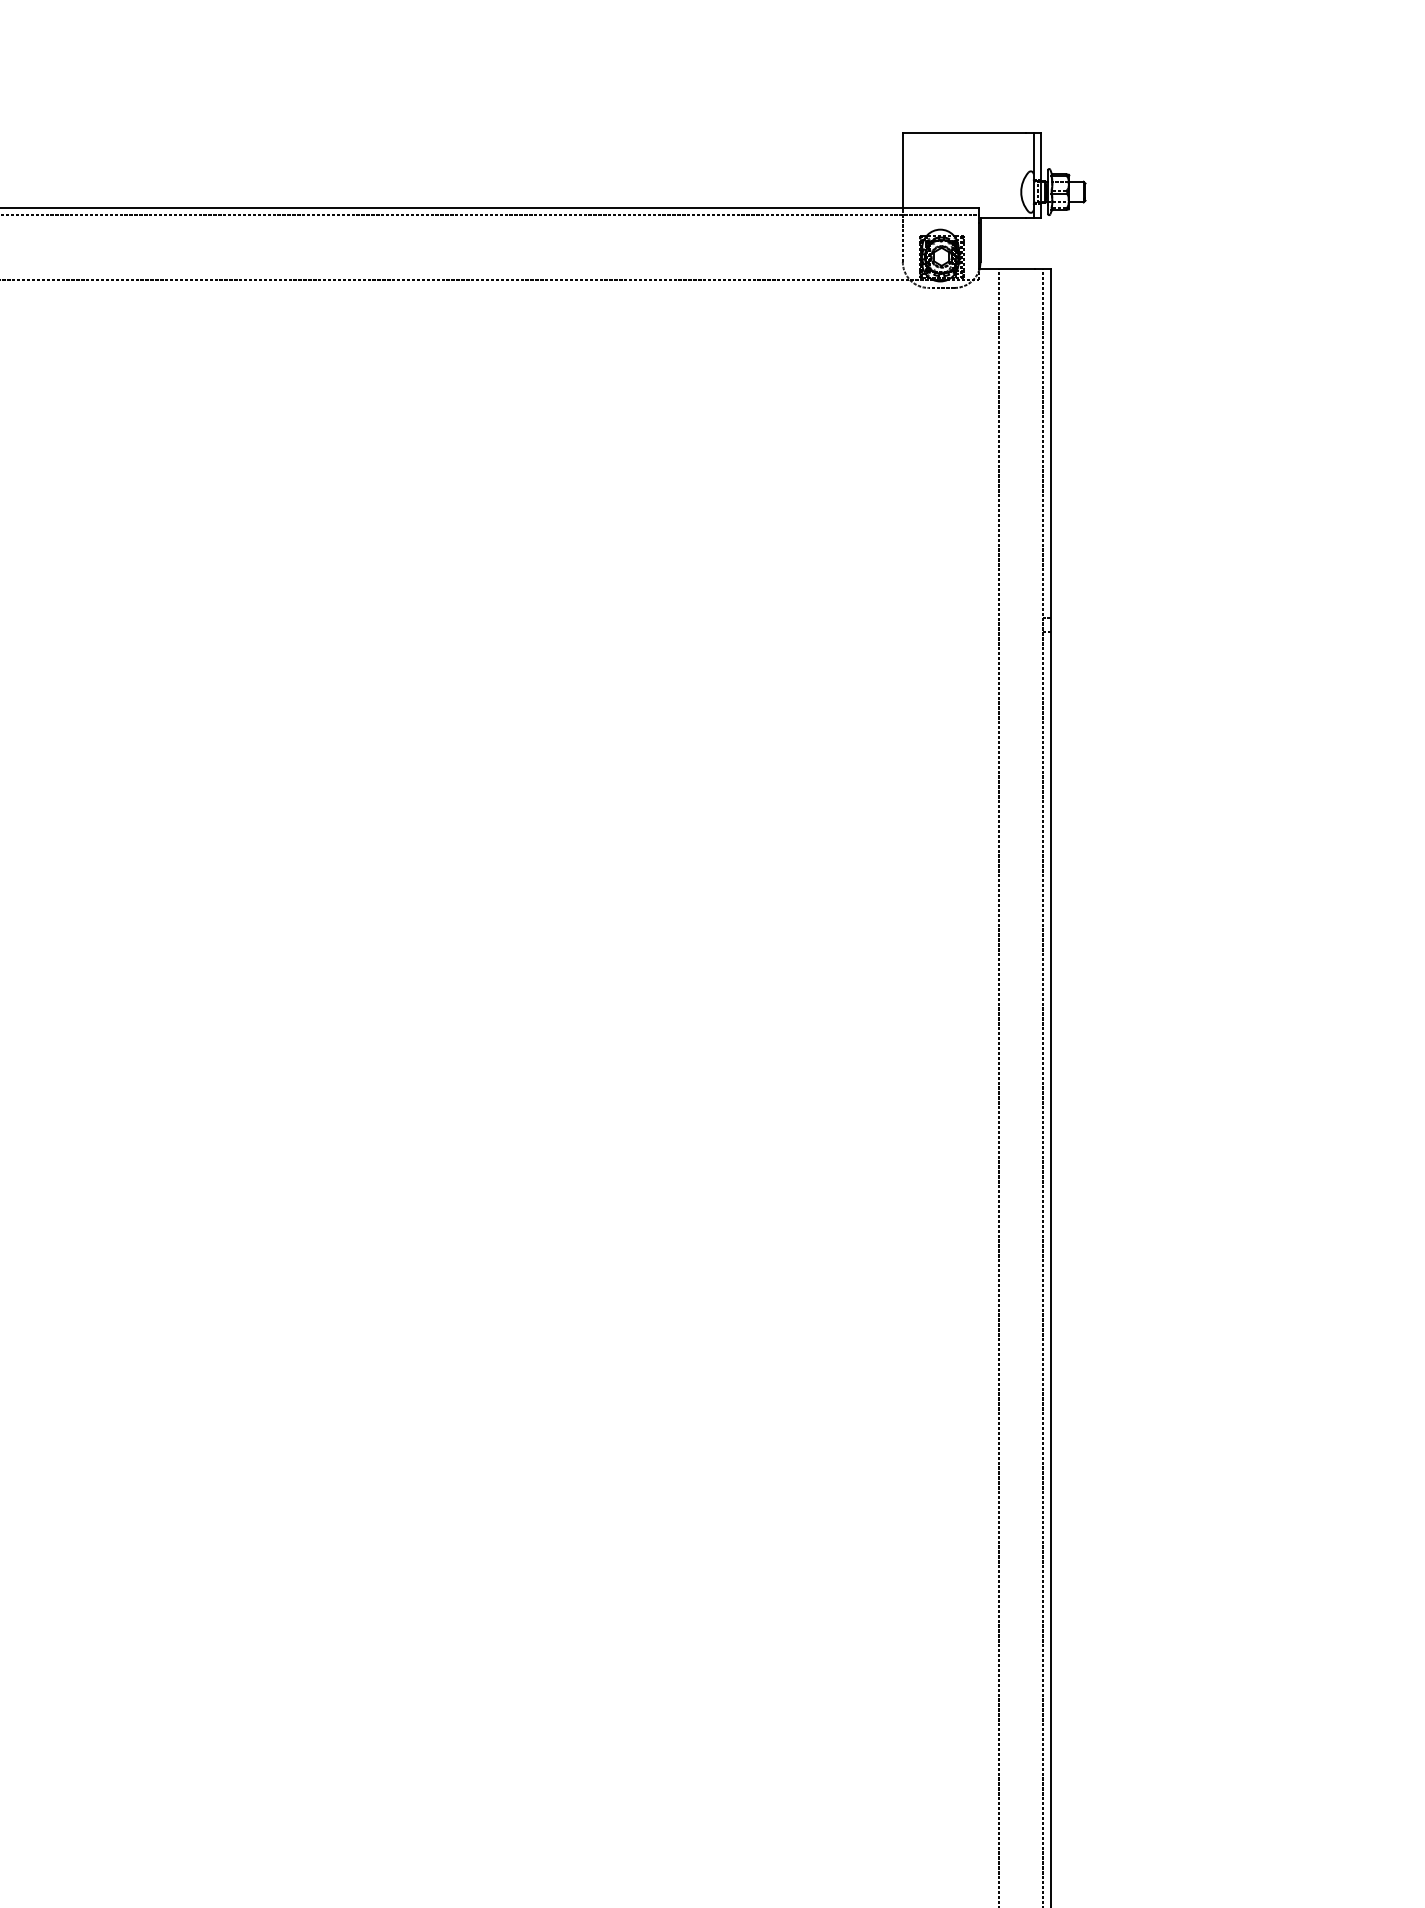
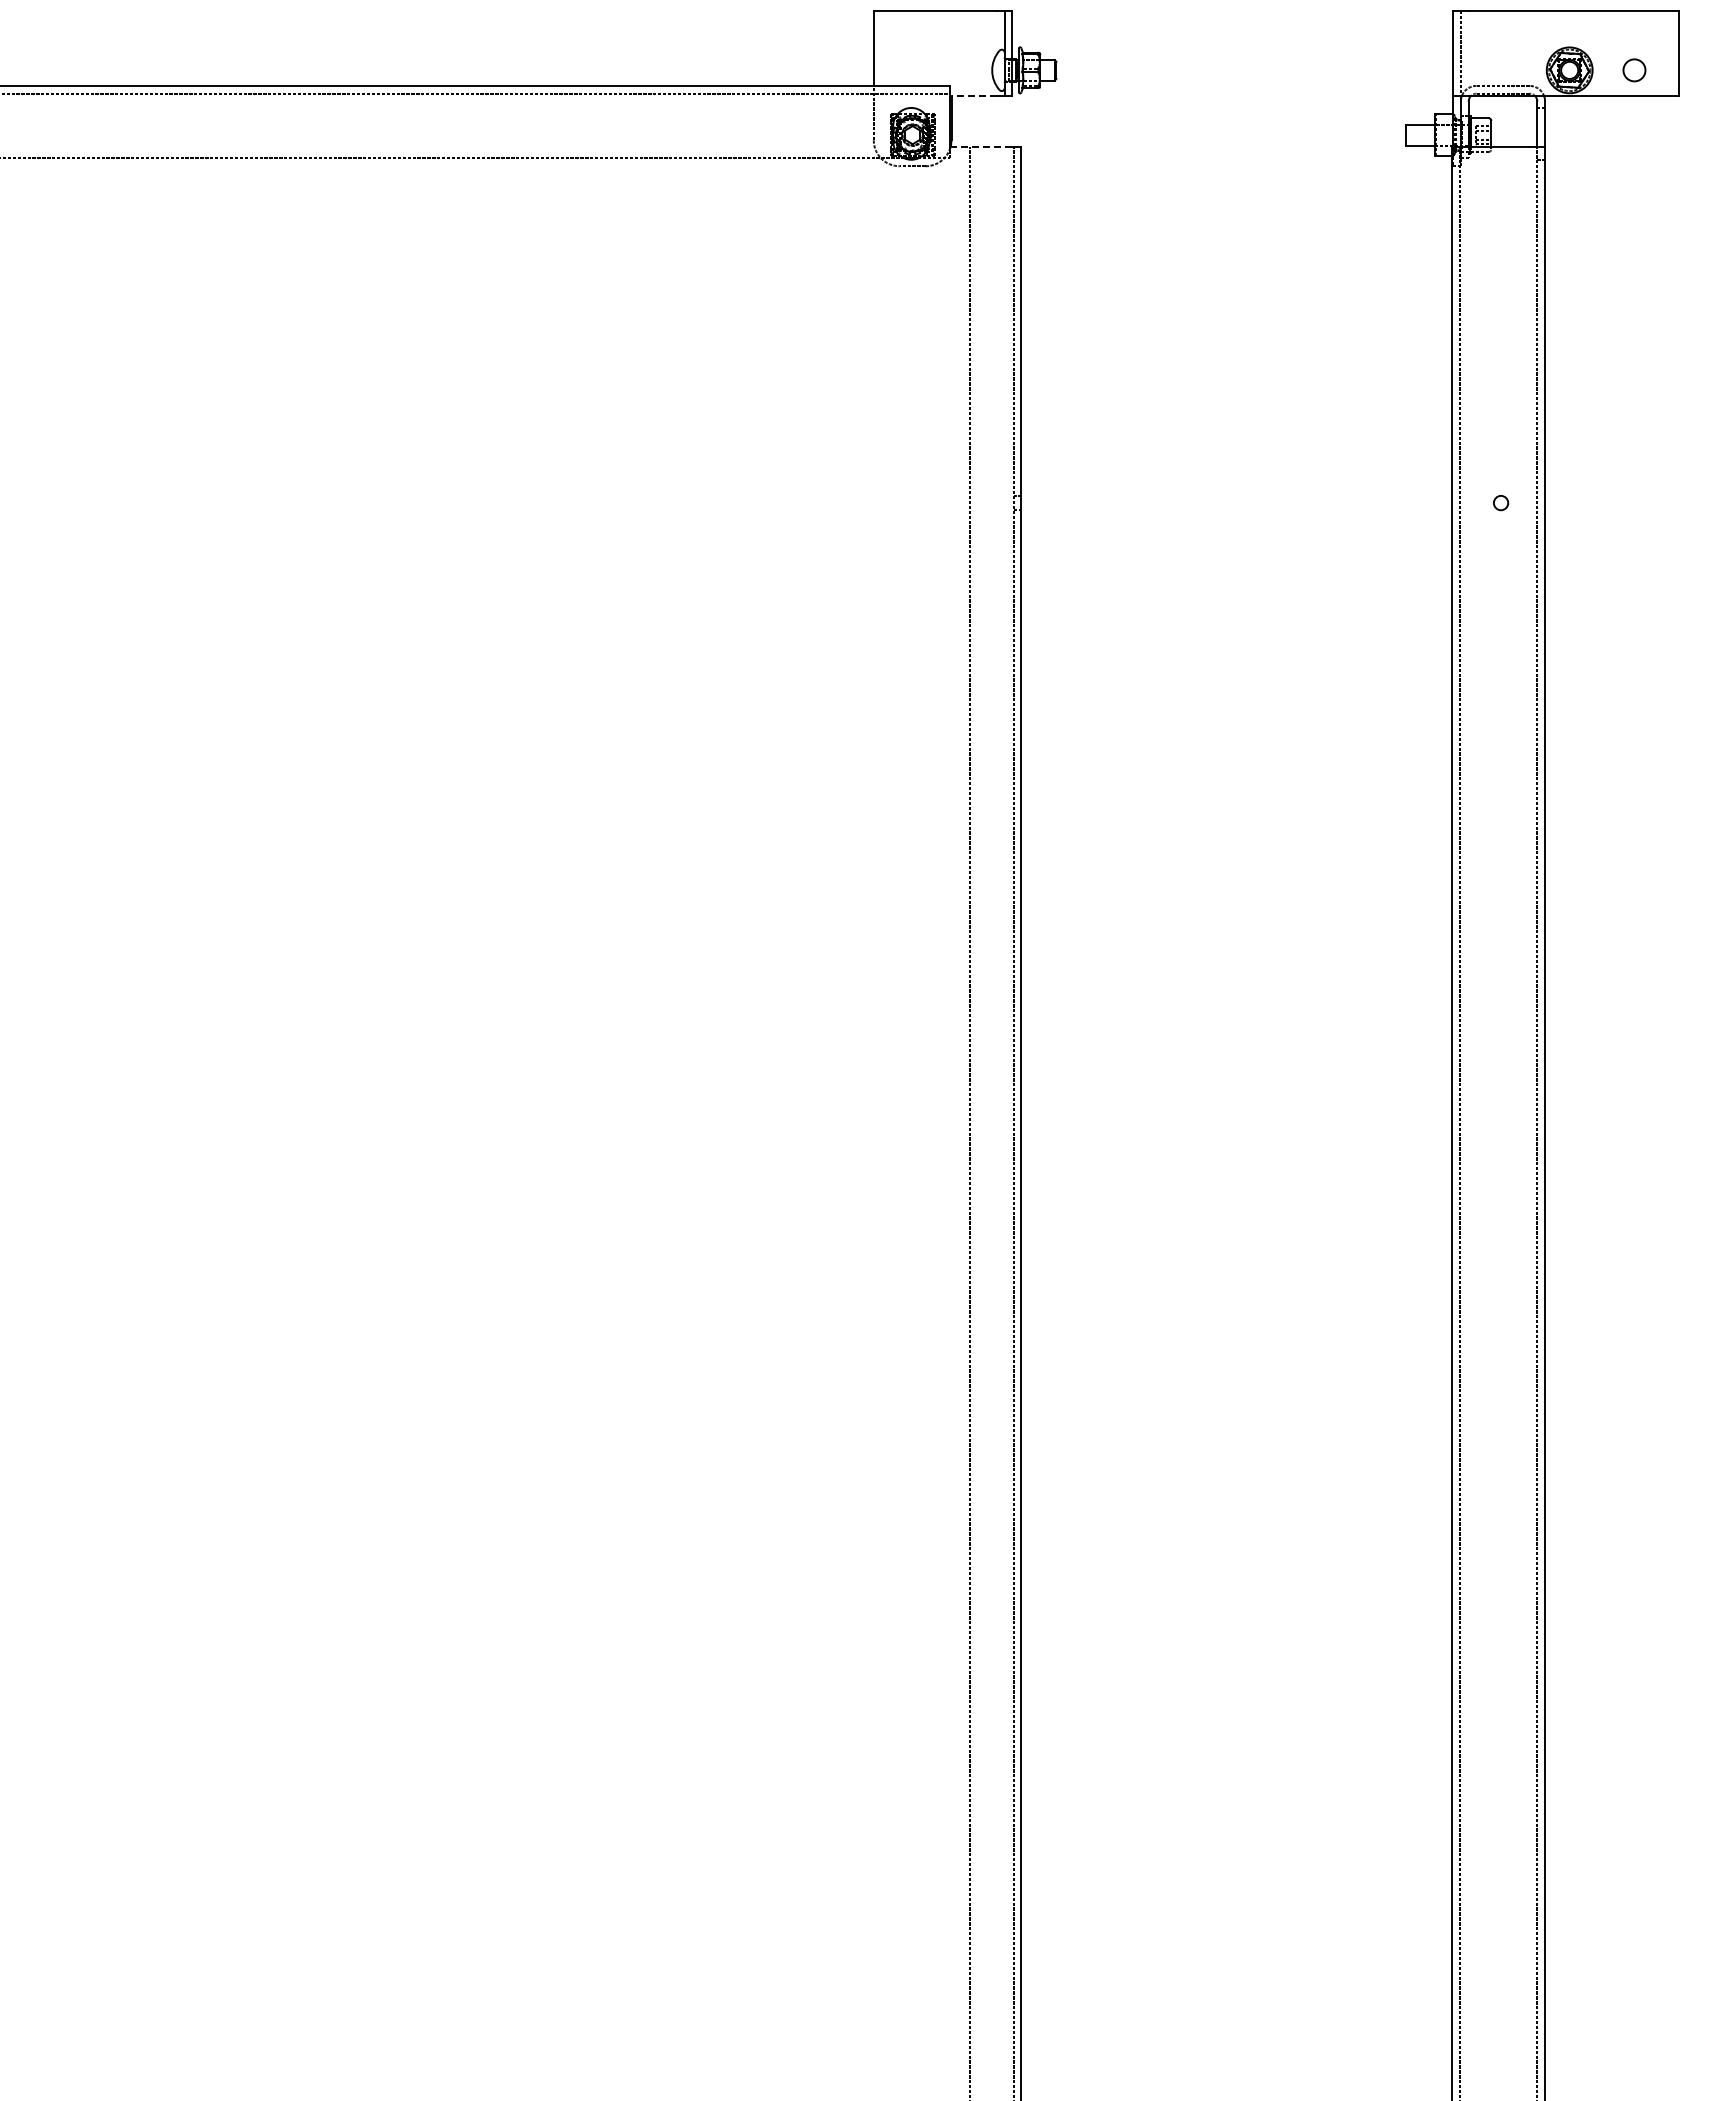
line: (1003, 218) -> (974, 96), solid -> dashed
line: (1007, 268) -> (978, 146), solid -> dashed

